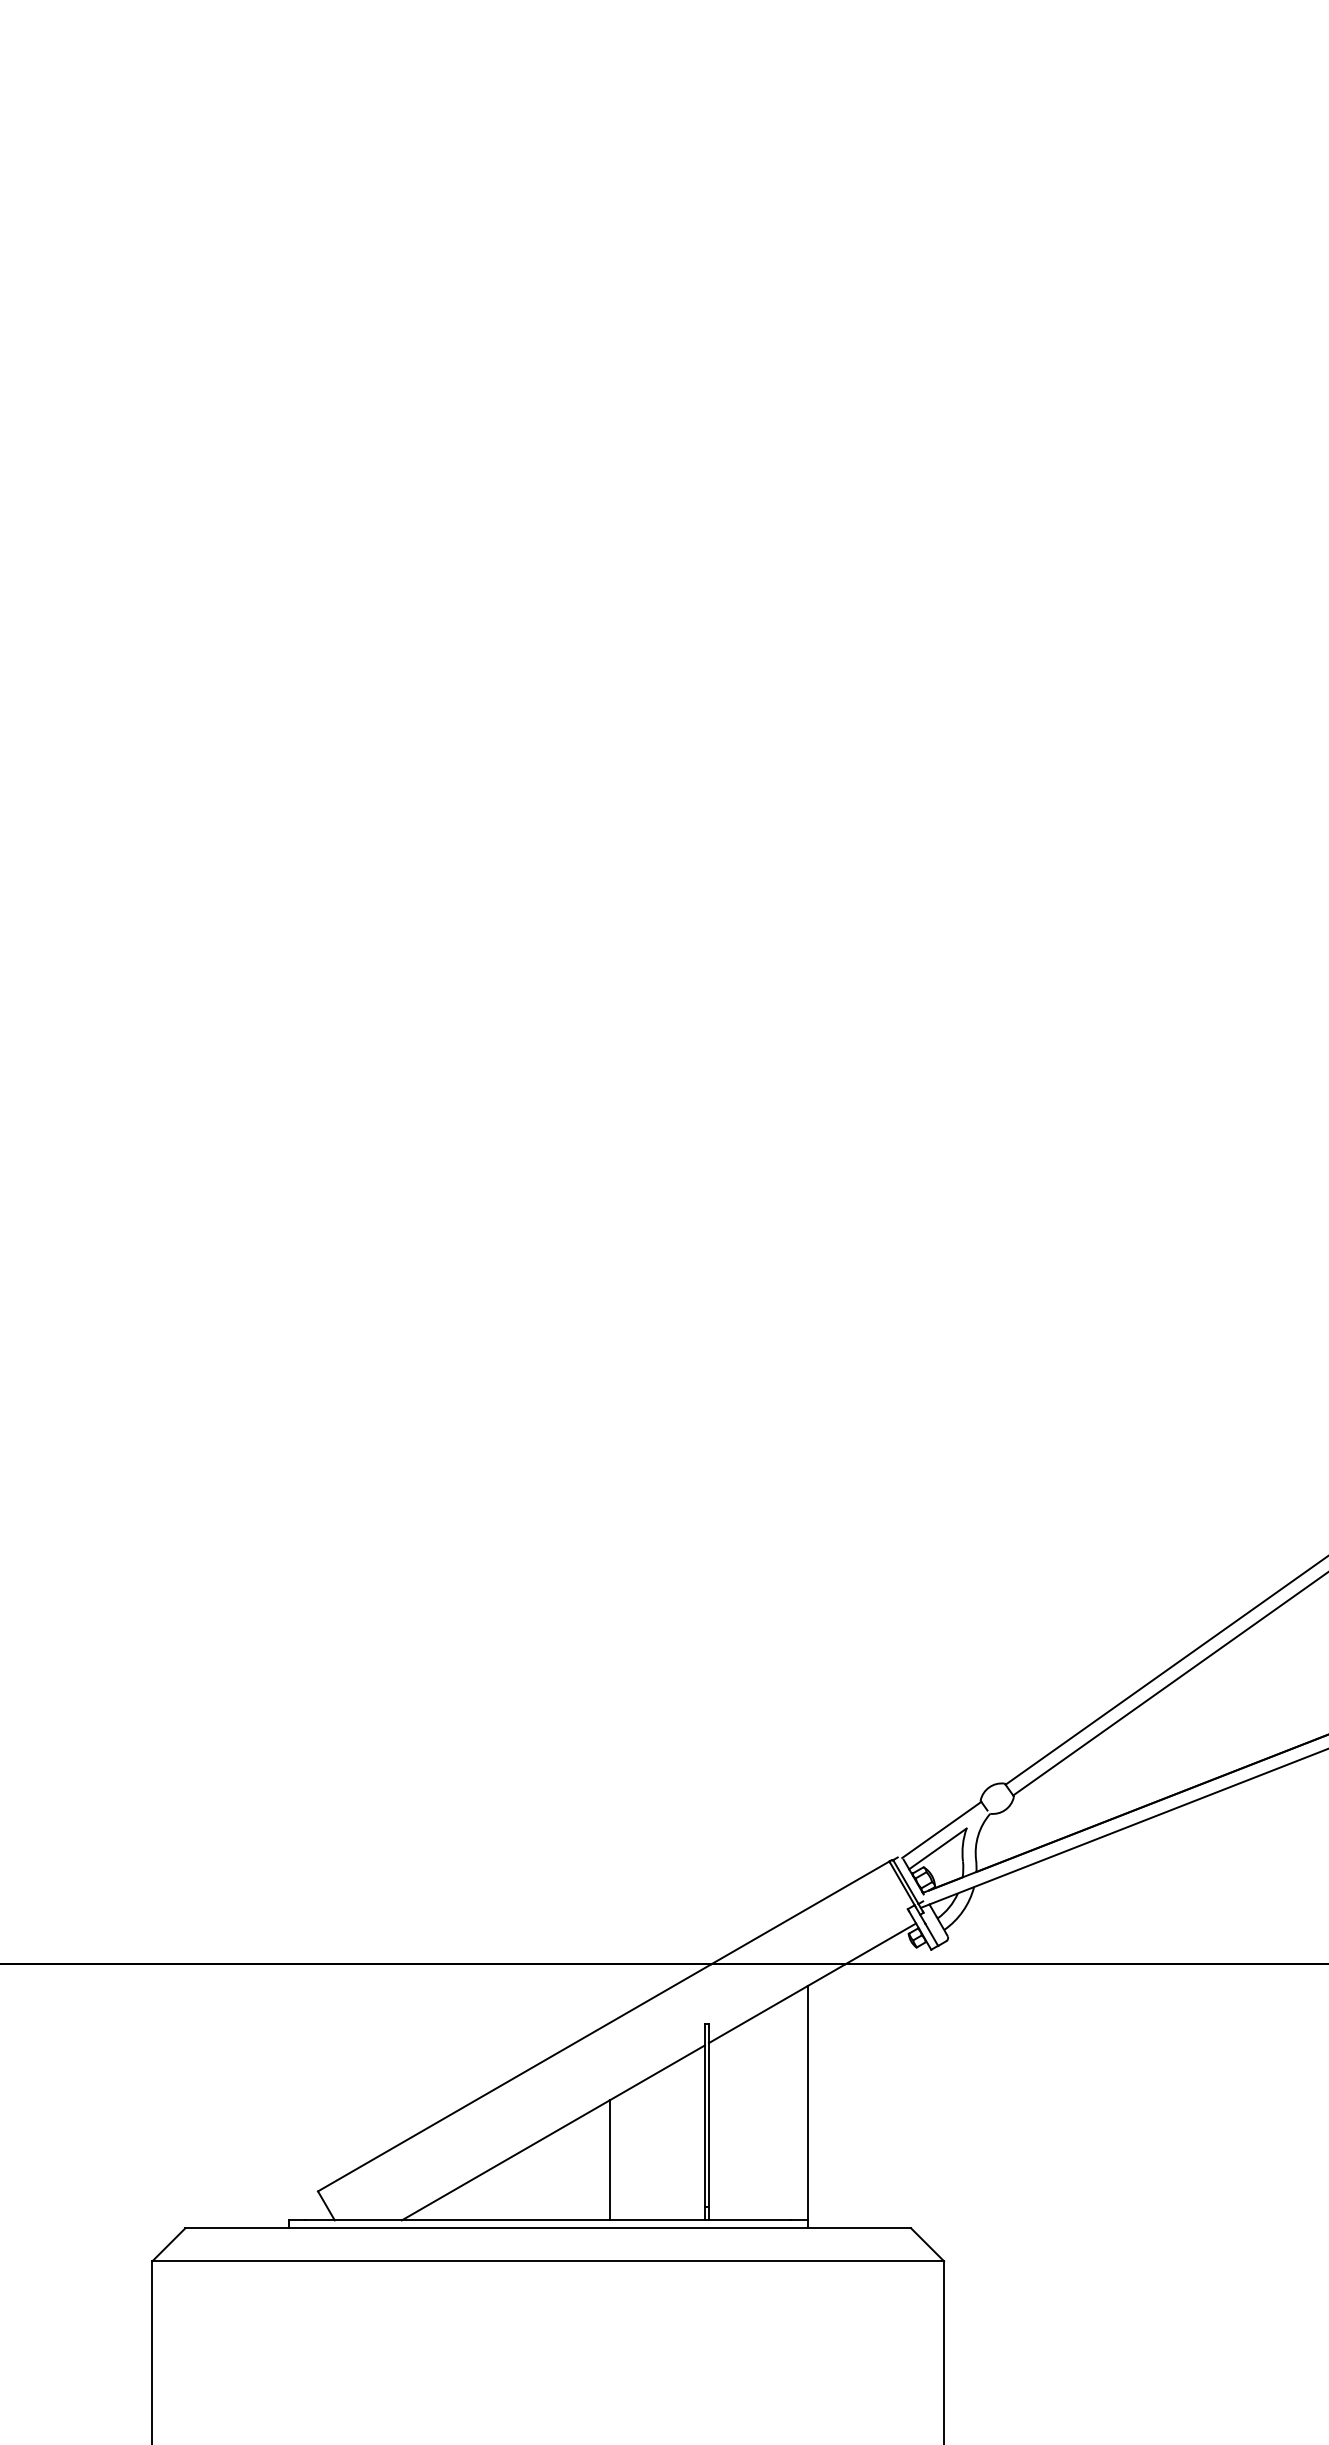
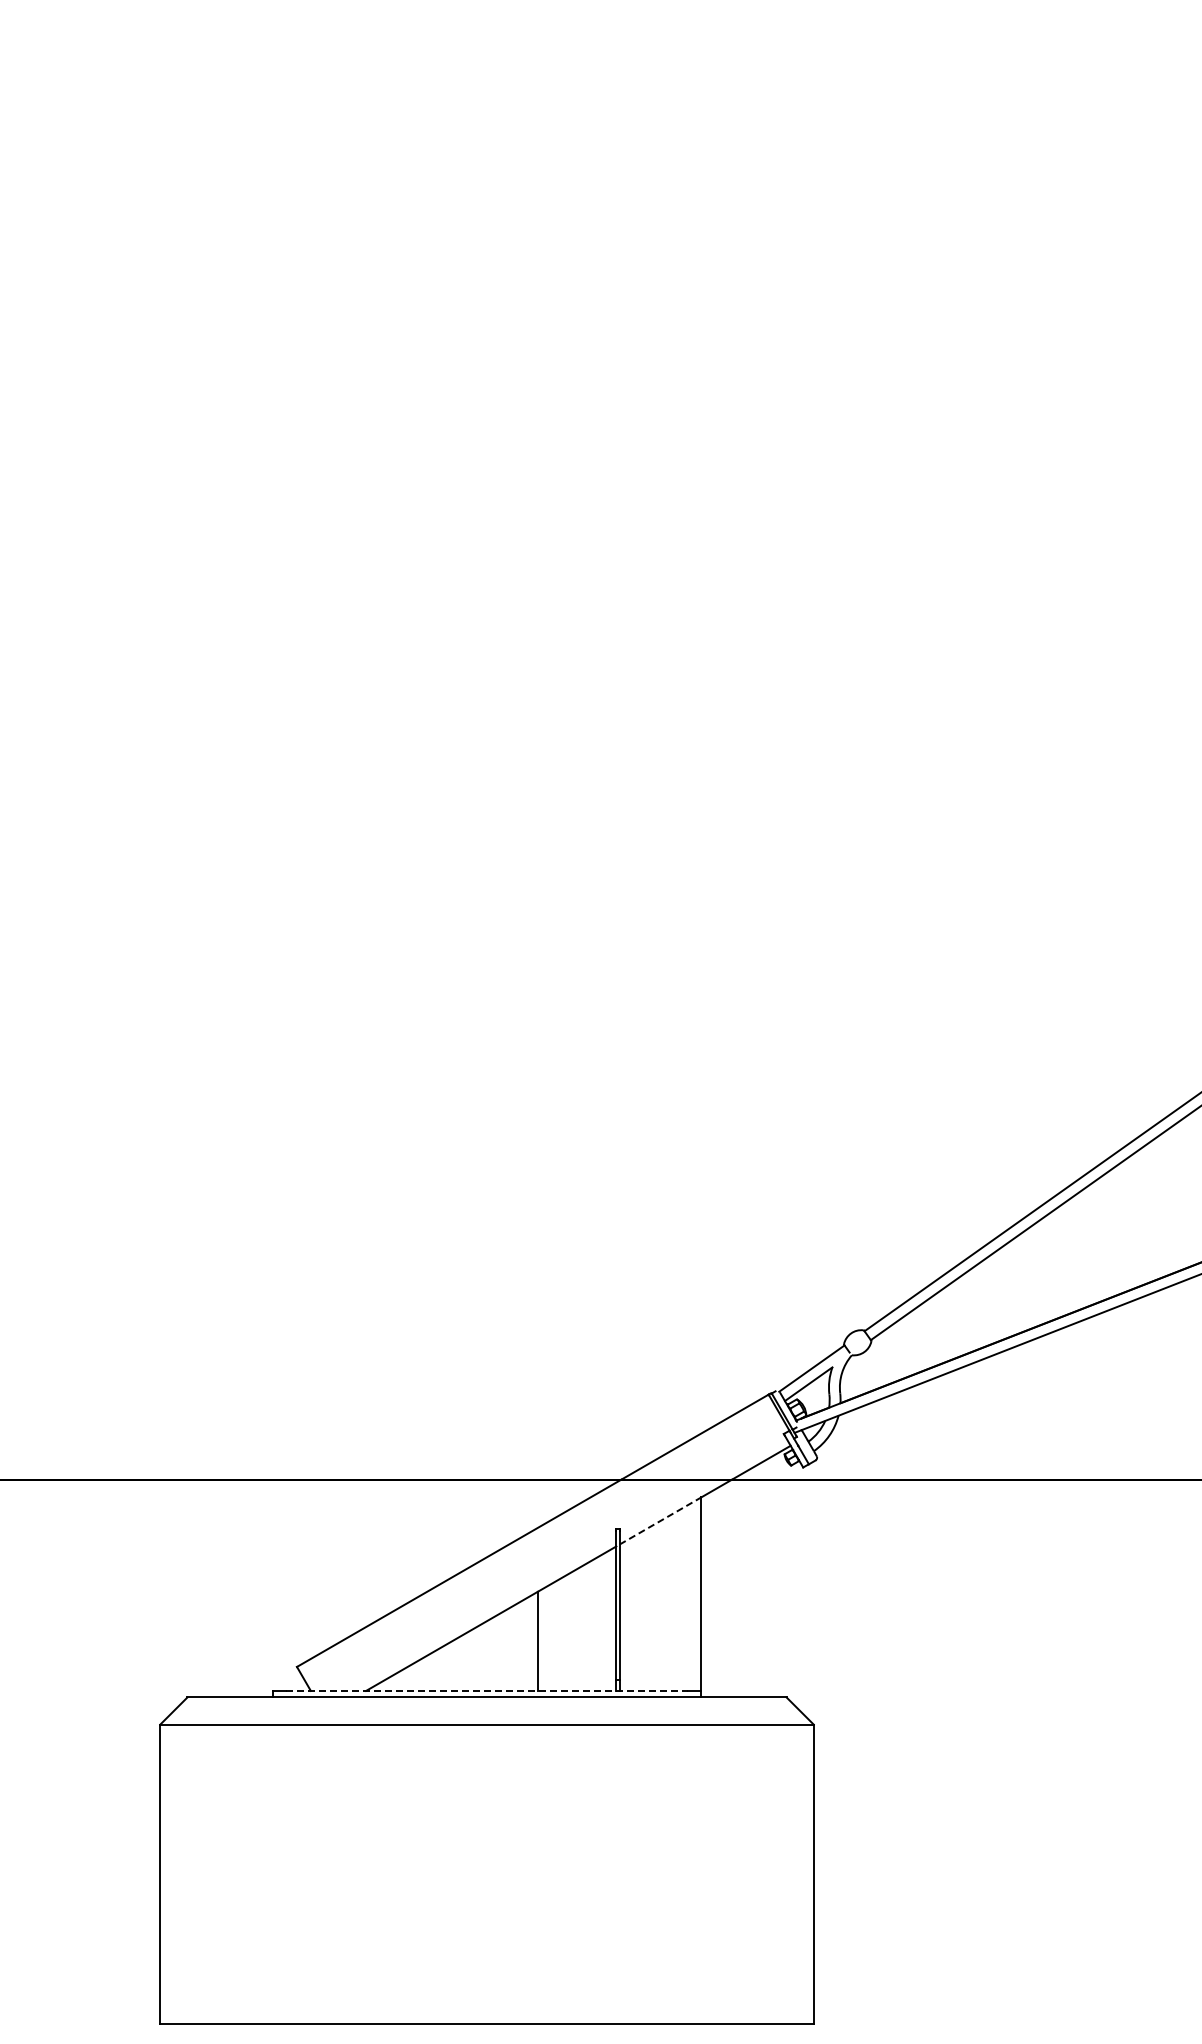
line: (758, 2013) -> (660, 1520), solid -> dashed
line: (548, 2219) -> (487, 1690), solid -> dashed

